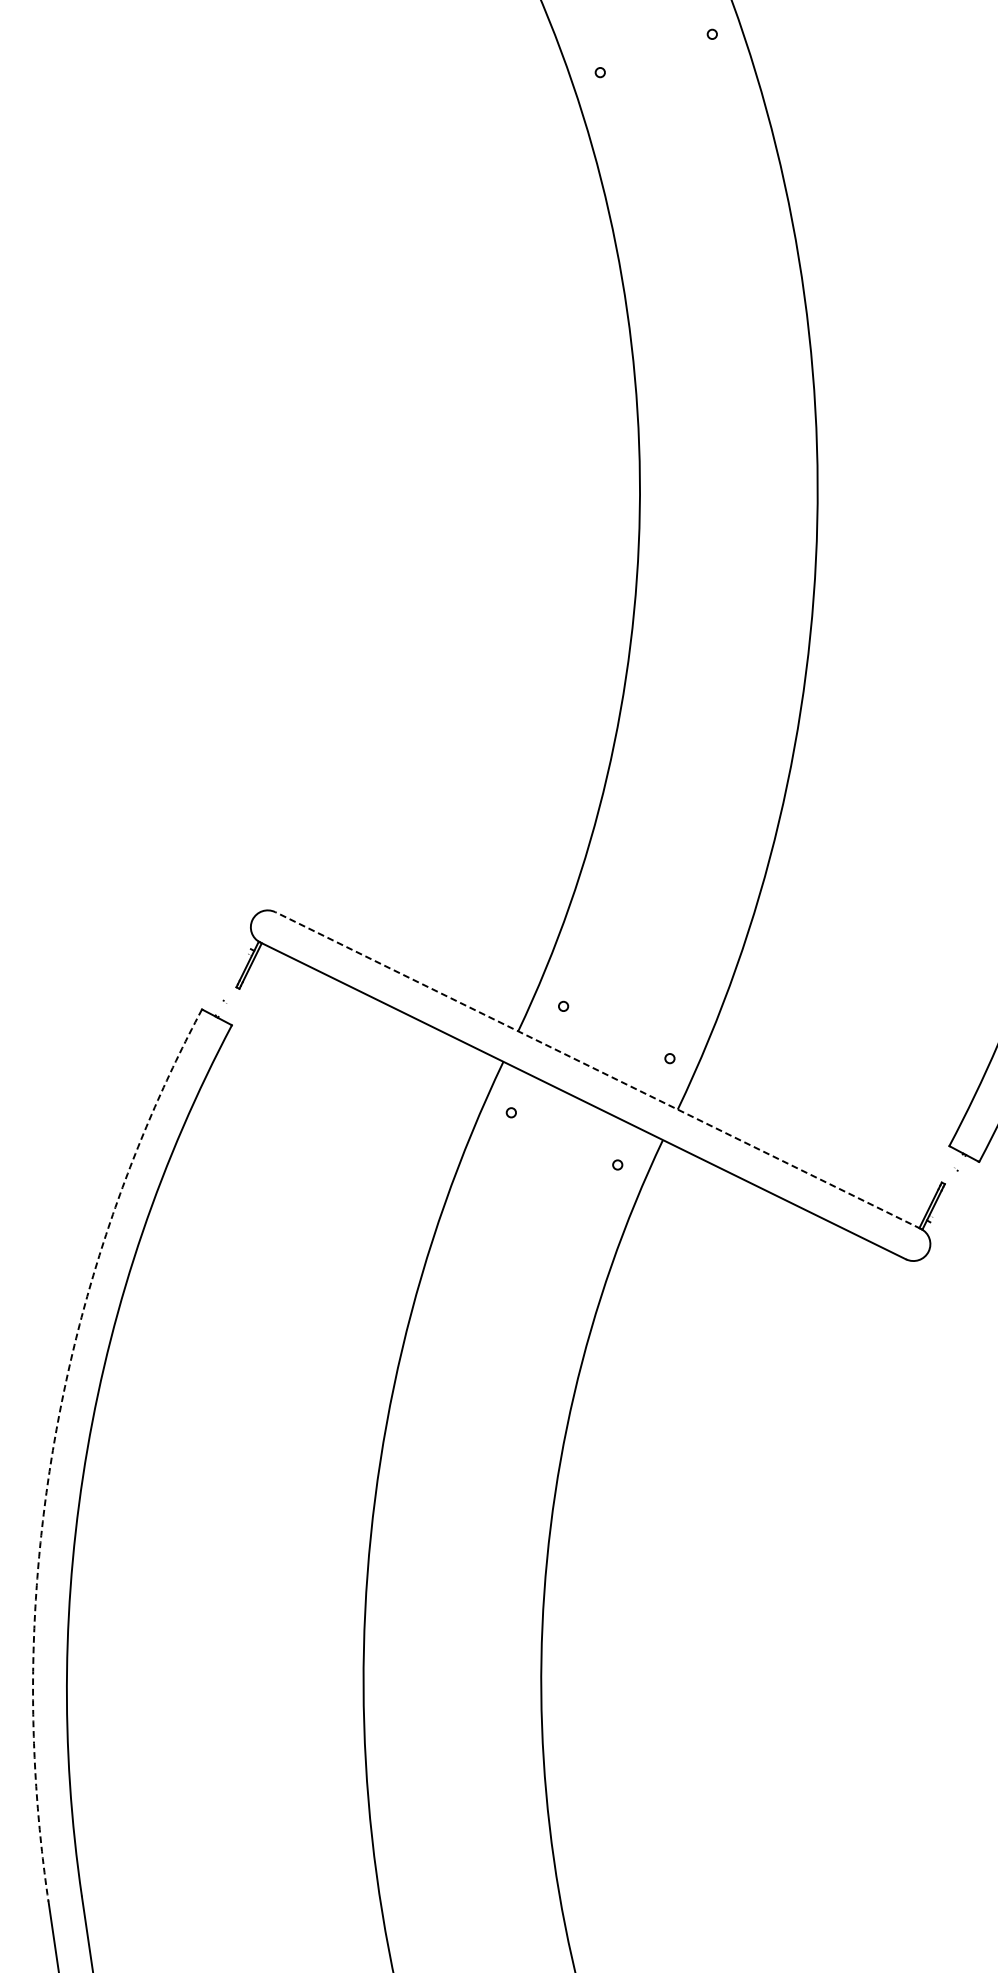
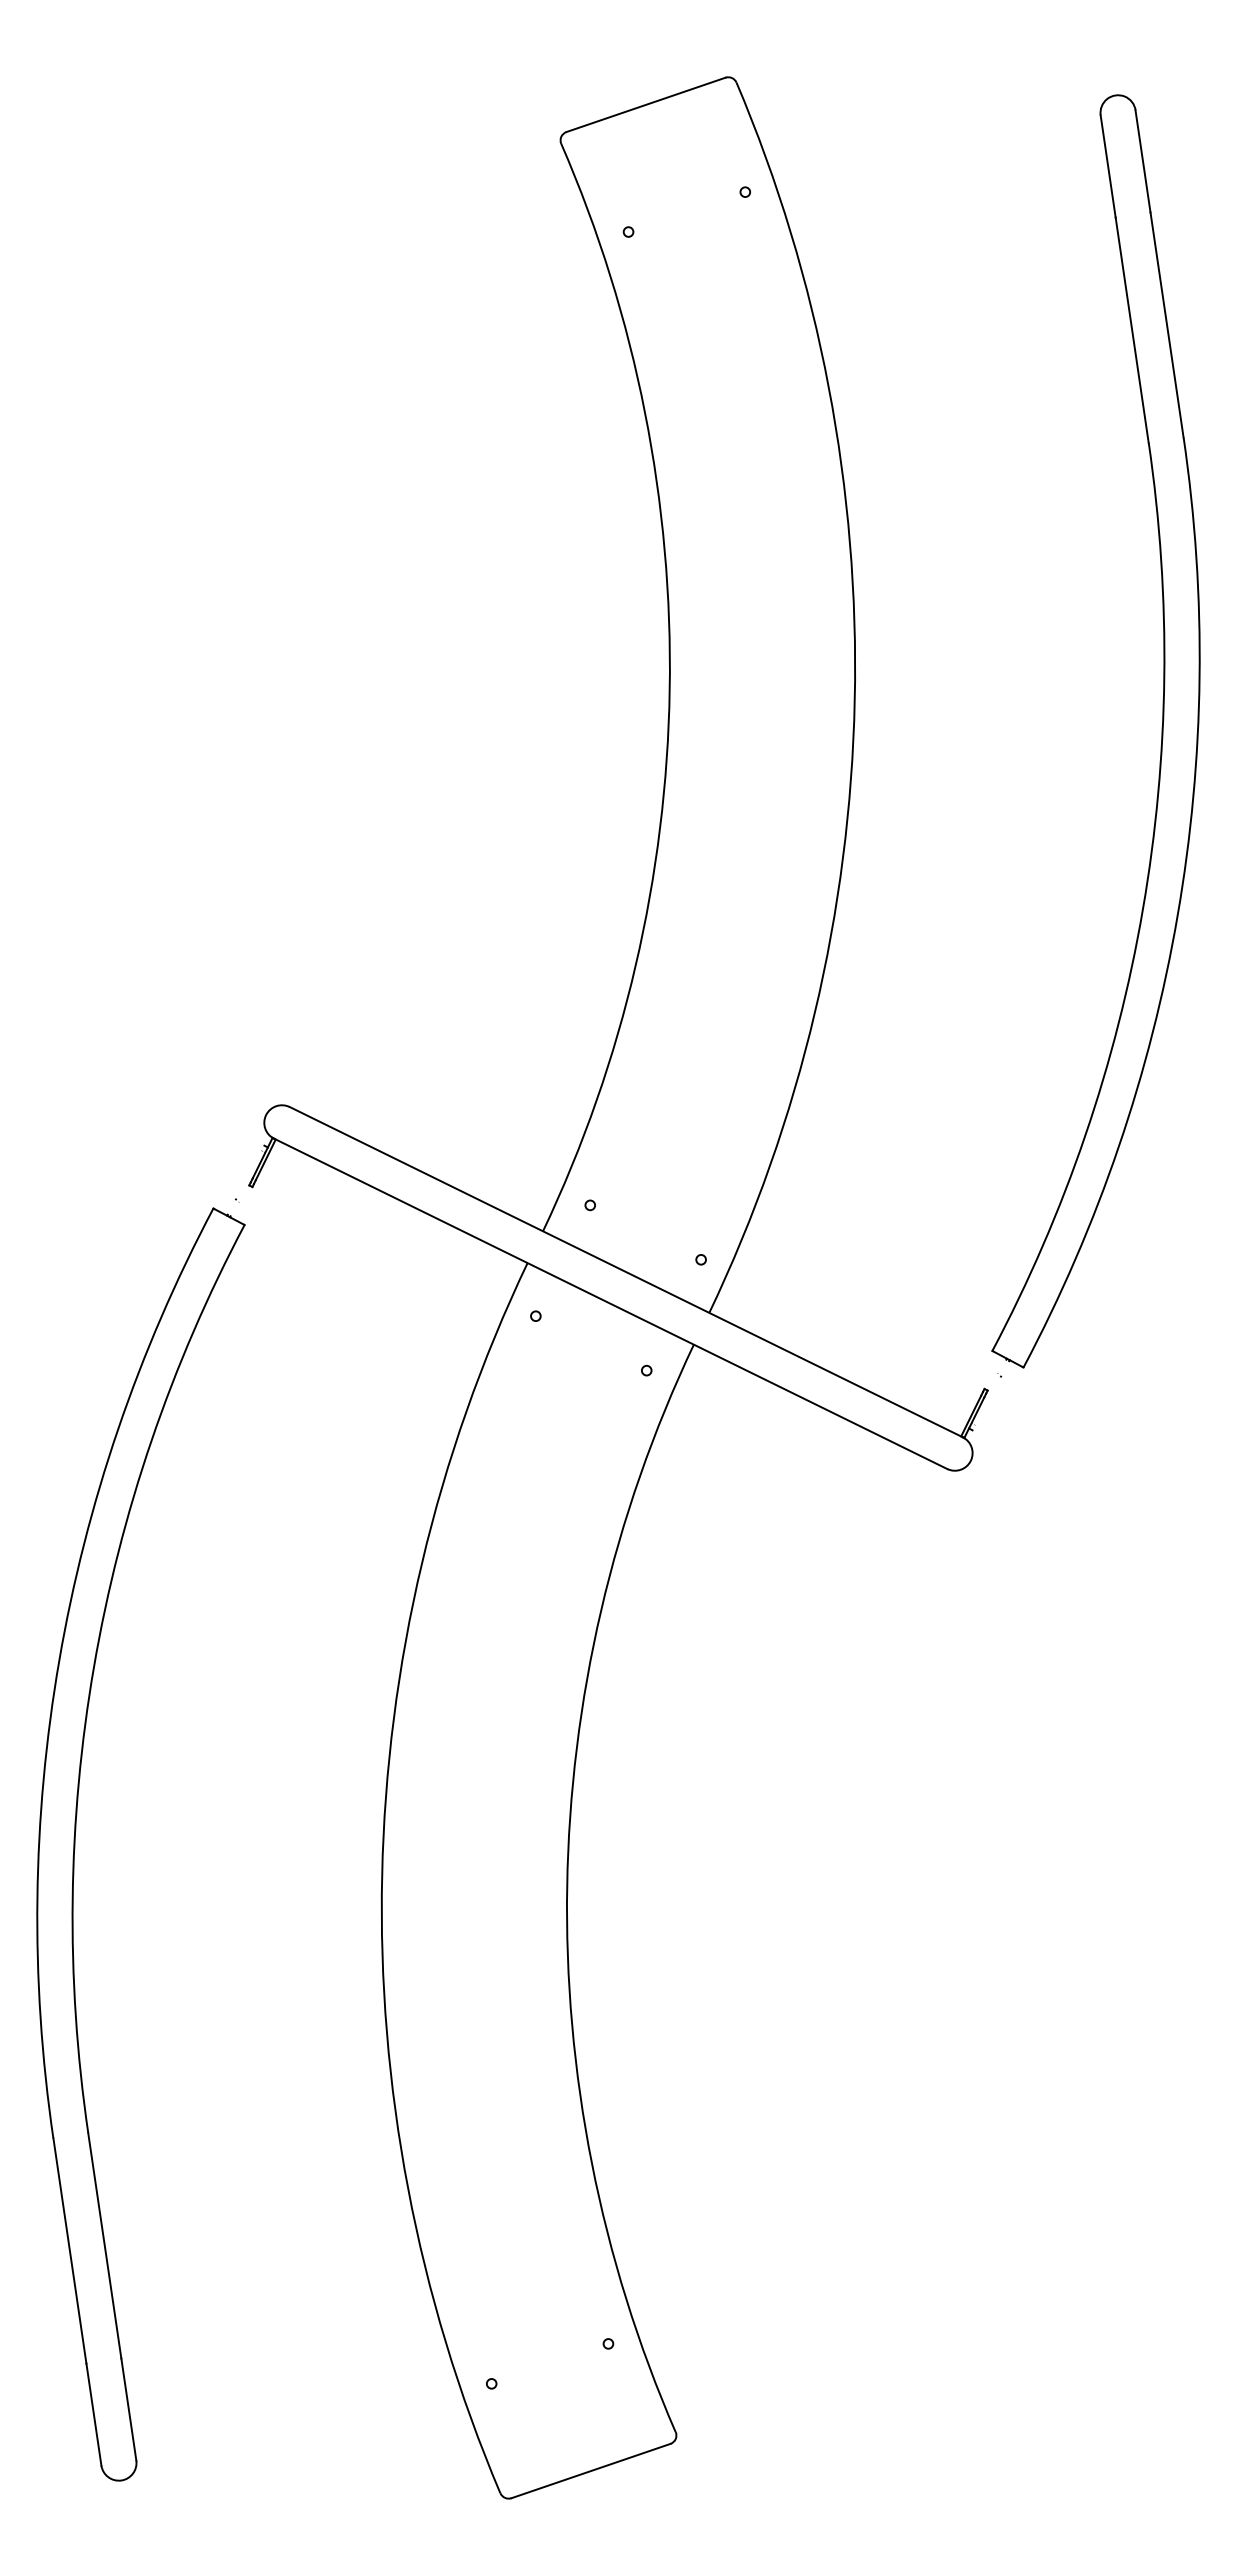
line: (598, 1070) -> (626, 1272), dashed -> solid
arc: (54, 1443) -> (59, 1660), dashed -> solid

